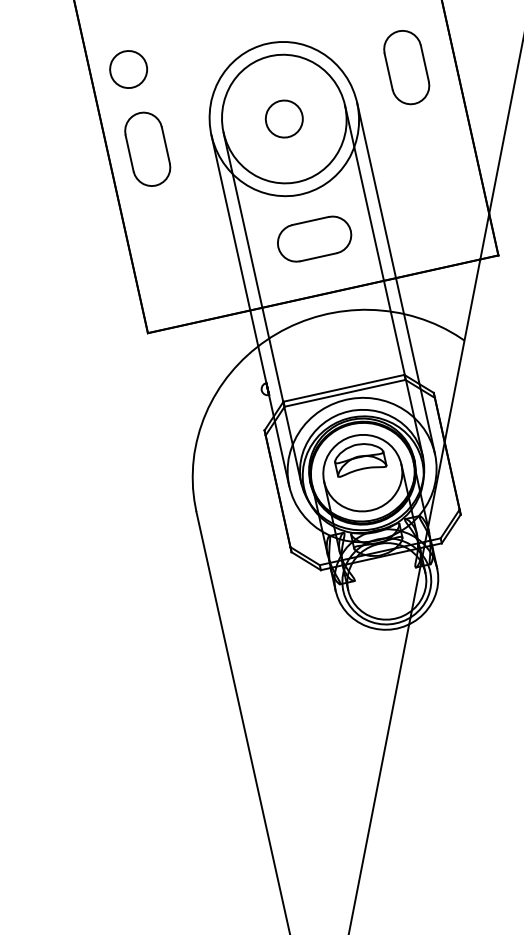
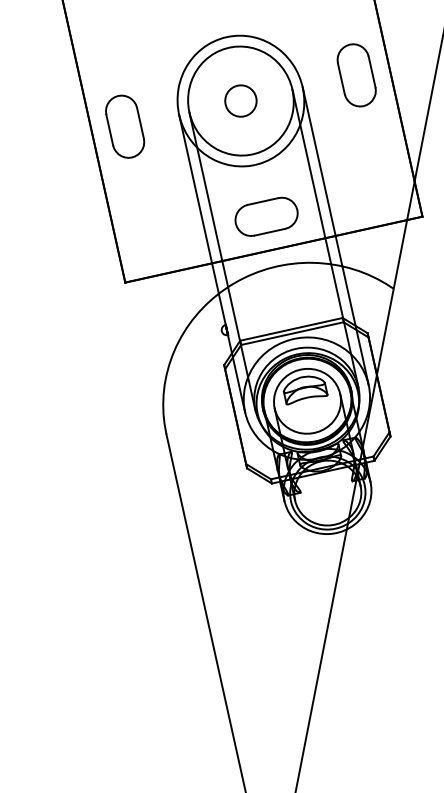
part: (406, 67) -> (356, 75), moved
part: (128, 68) -> (108, 58), removed
part: (314, 238) -> (266, 216), moved

